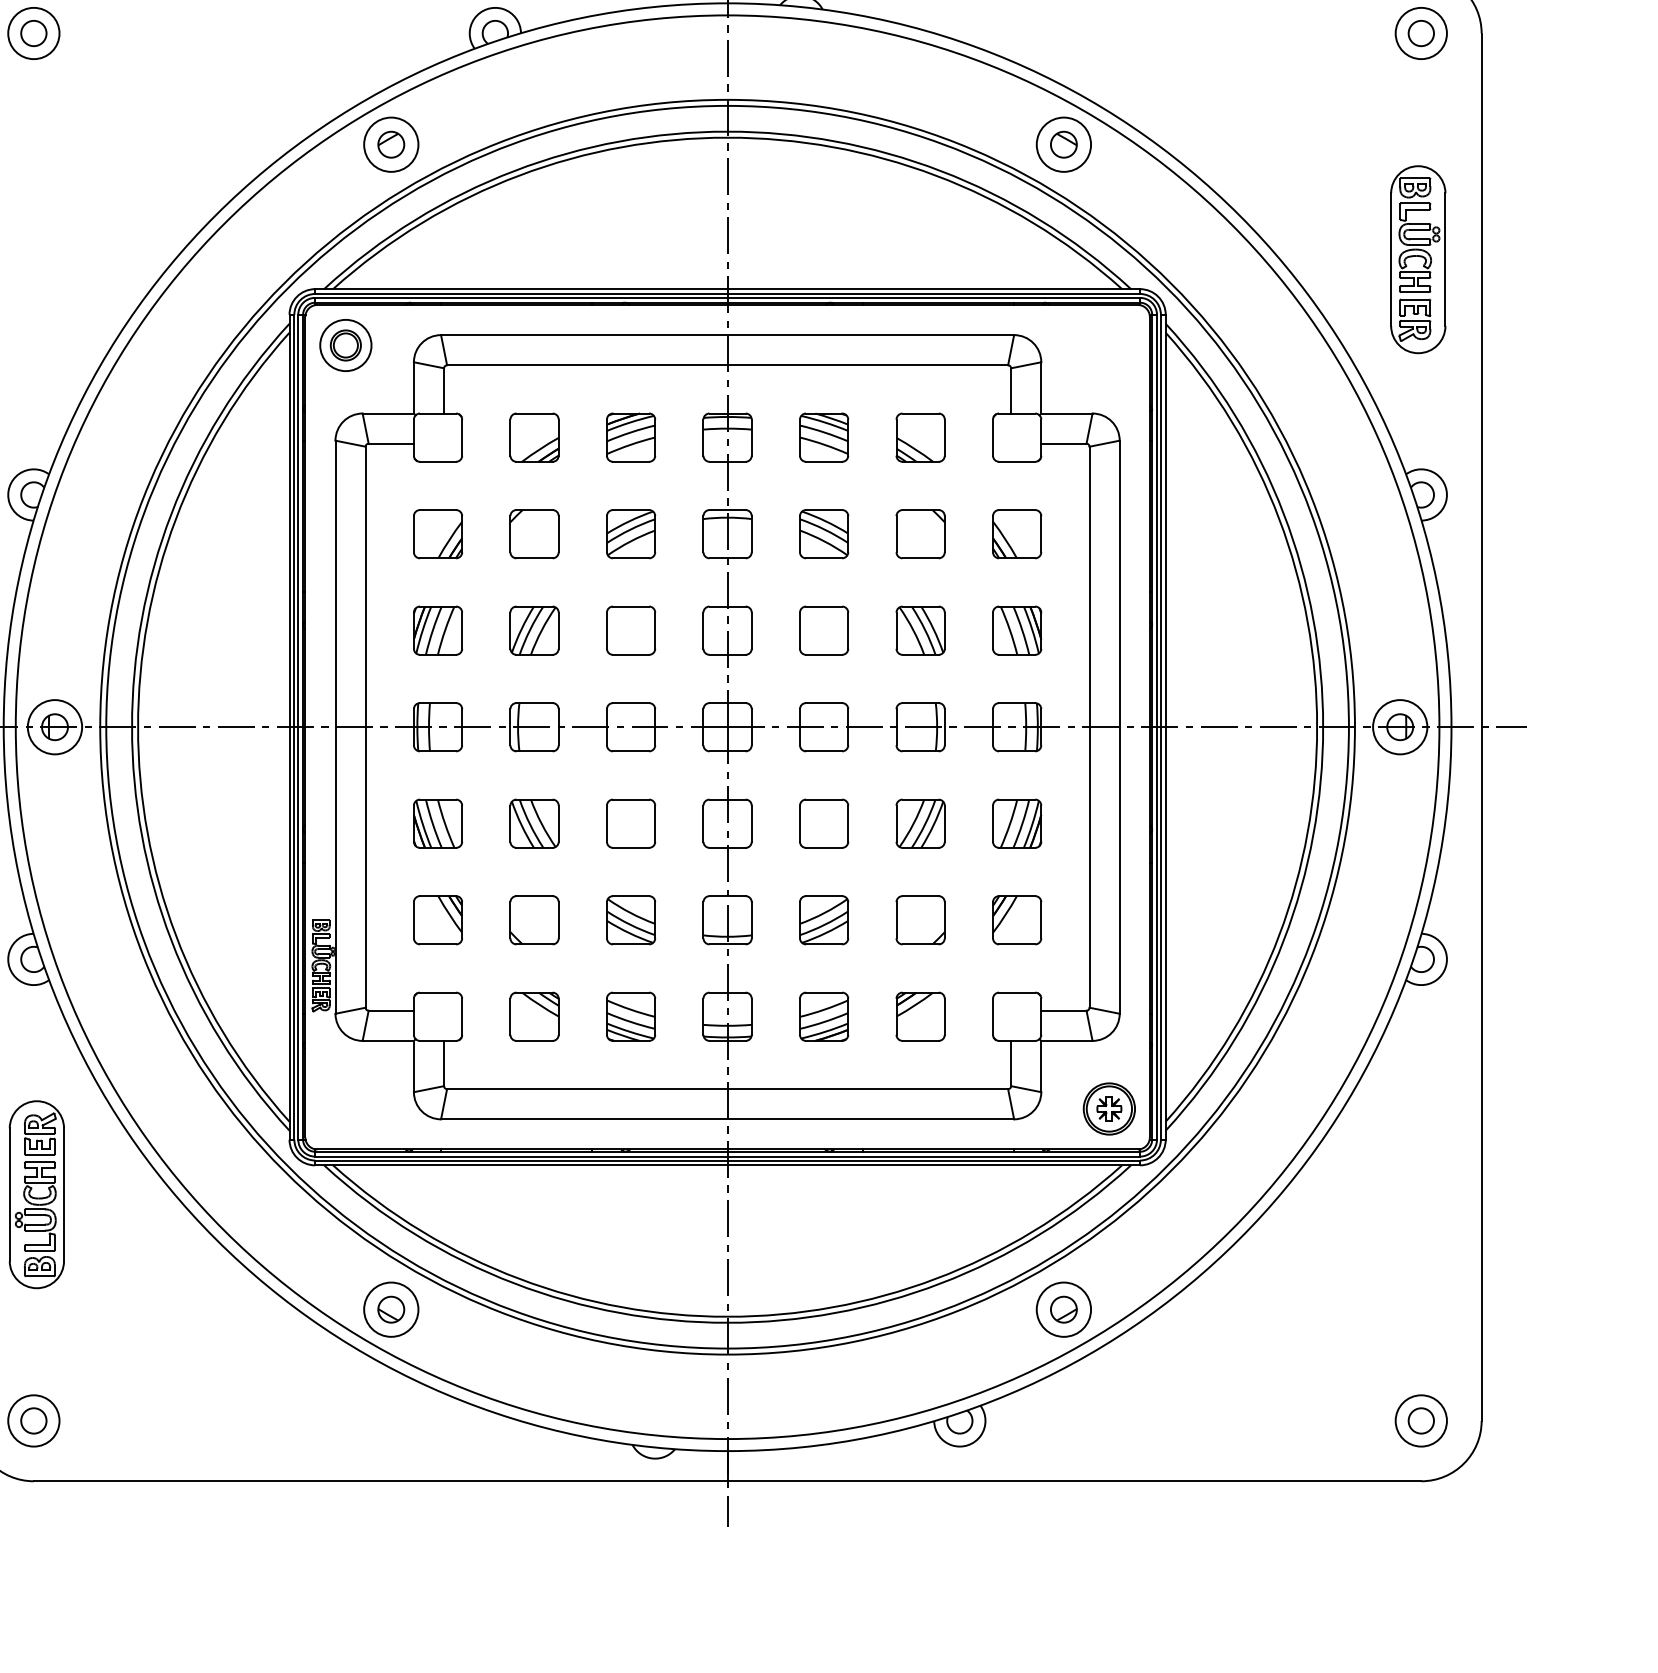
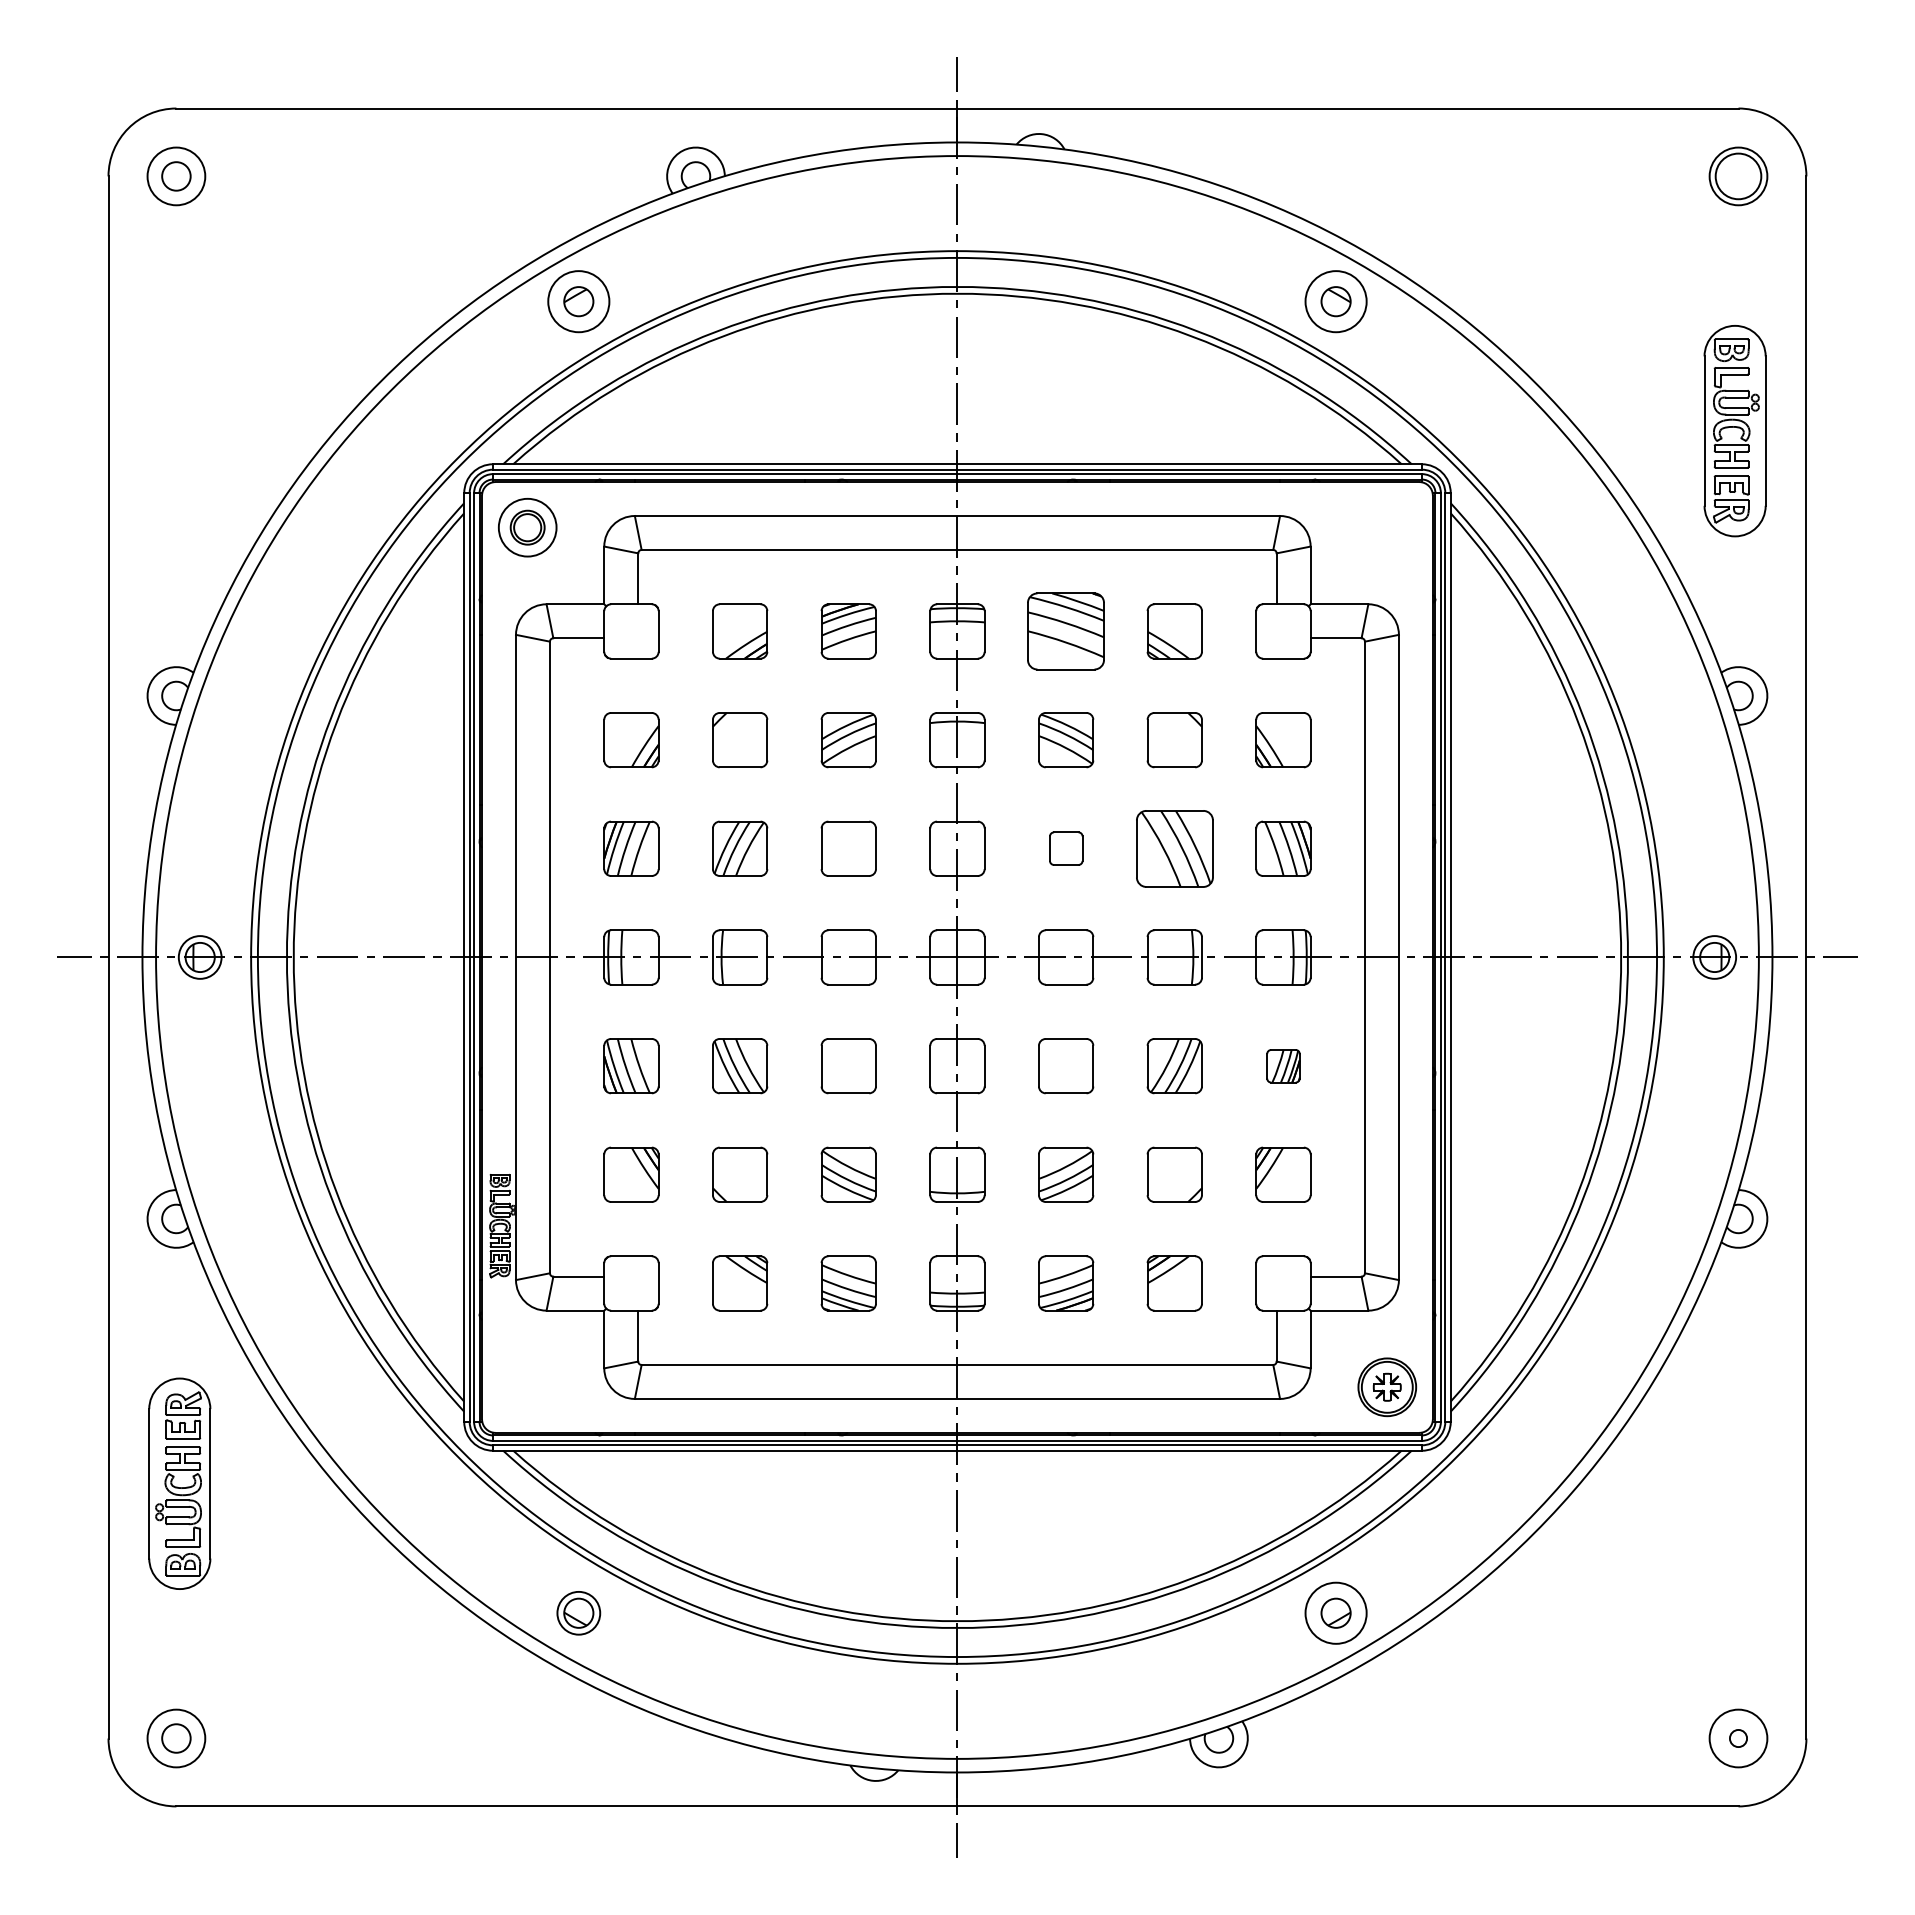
circle: (1421, 33) -> (1738, 176), size x1.6
part: (824, 437) -> (1066, 631), size x1.4
part: (824, 630) -> (1066, 848), size x0.6
part: (920, 630) -> (1174, 848), size x1.4
circle: (54, 727) -> (199, 957), size x0.7
circle: (1400, 727) -> (1714, 957), size x0.7
part: (1017, 824) -> (1283, 1066), size x0.6
circle: (391, 1309) -> (578, 1612), size x0.7
circle: (1421, 1420) -> (1738, 1738), size x0.6

